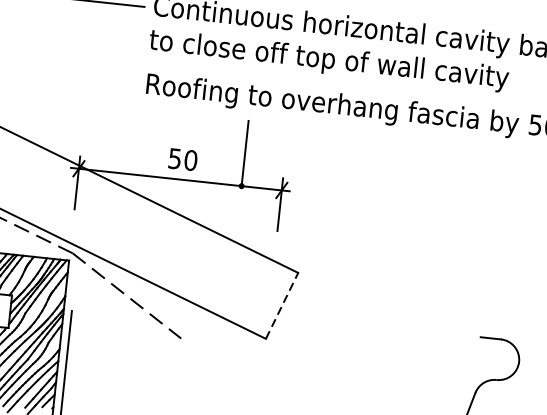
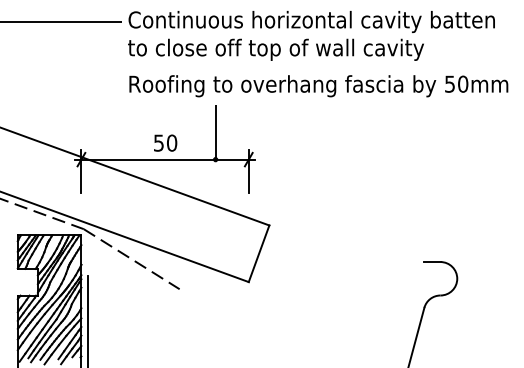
line: (282, 305) -> (259, 253), dashed -> solid

